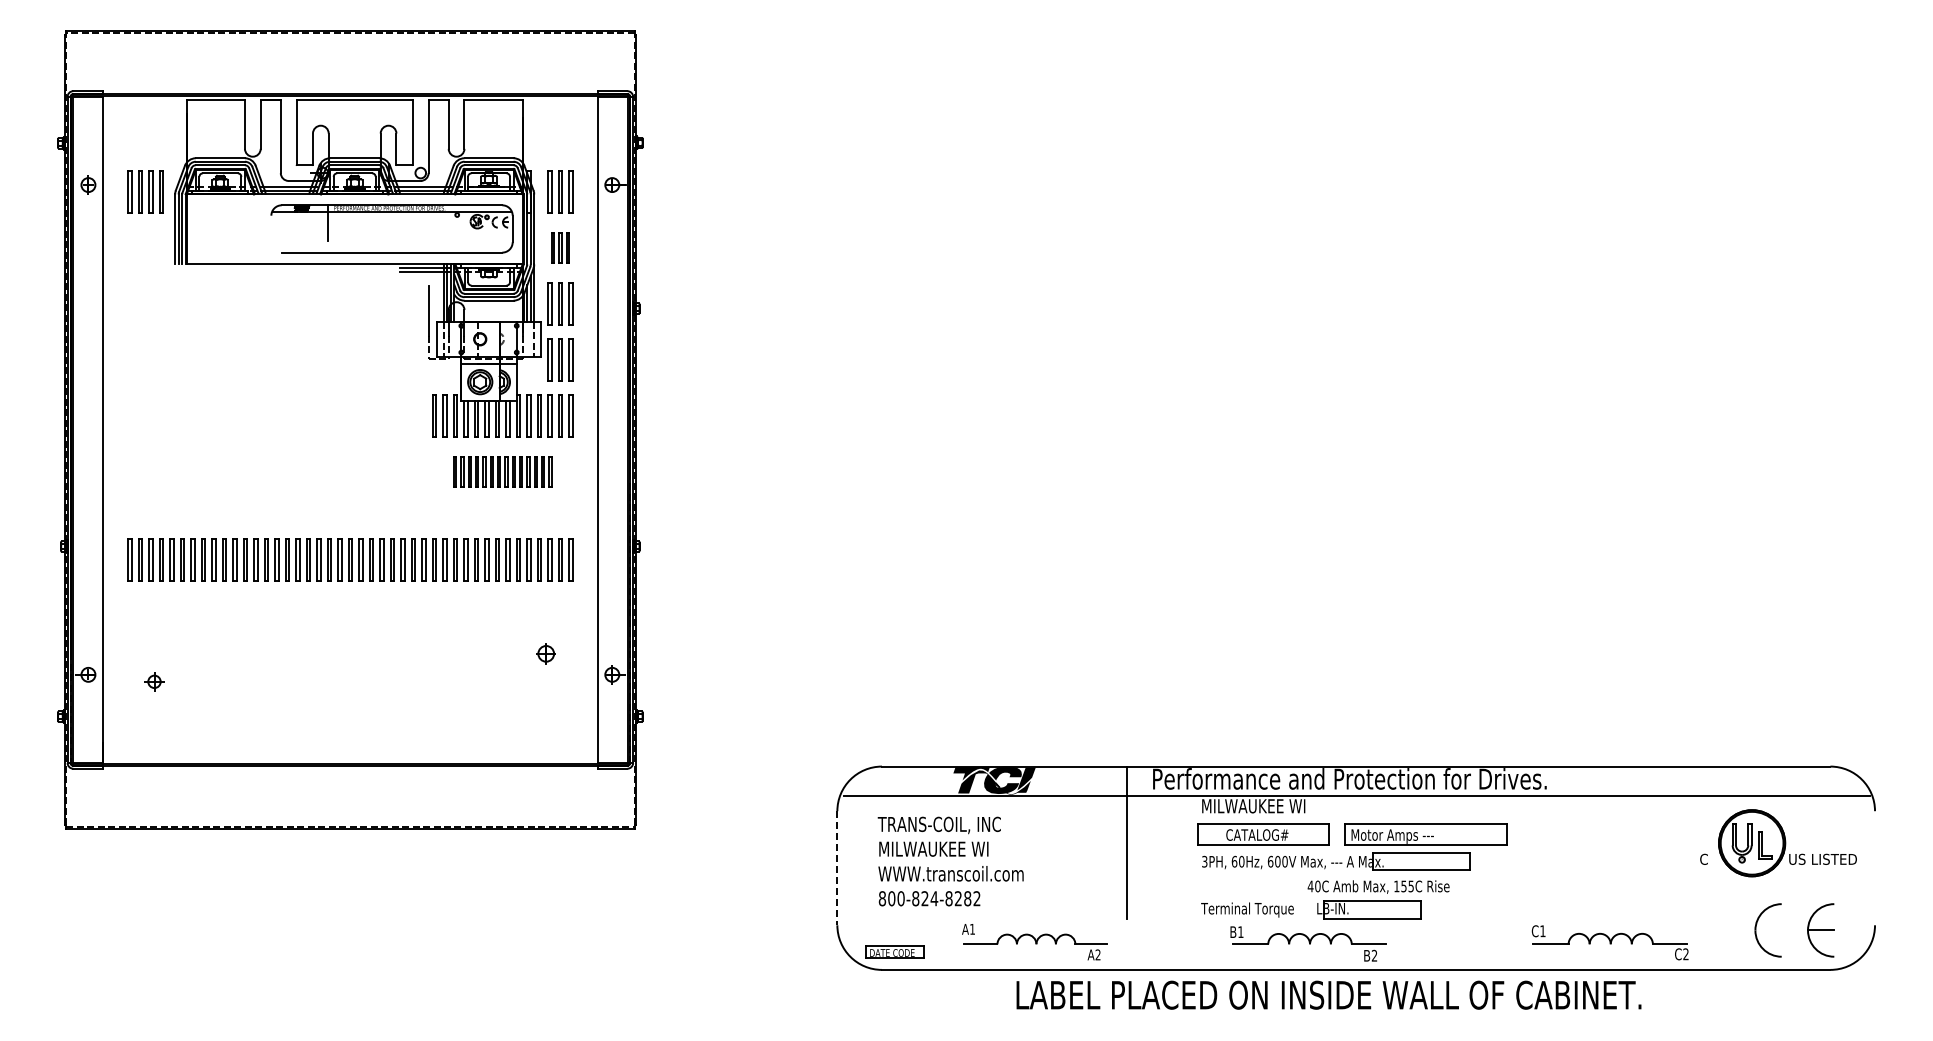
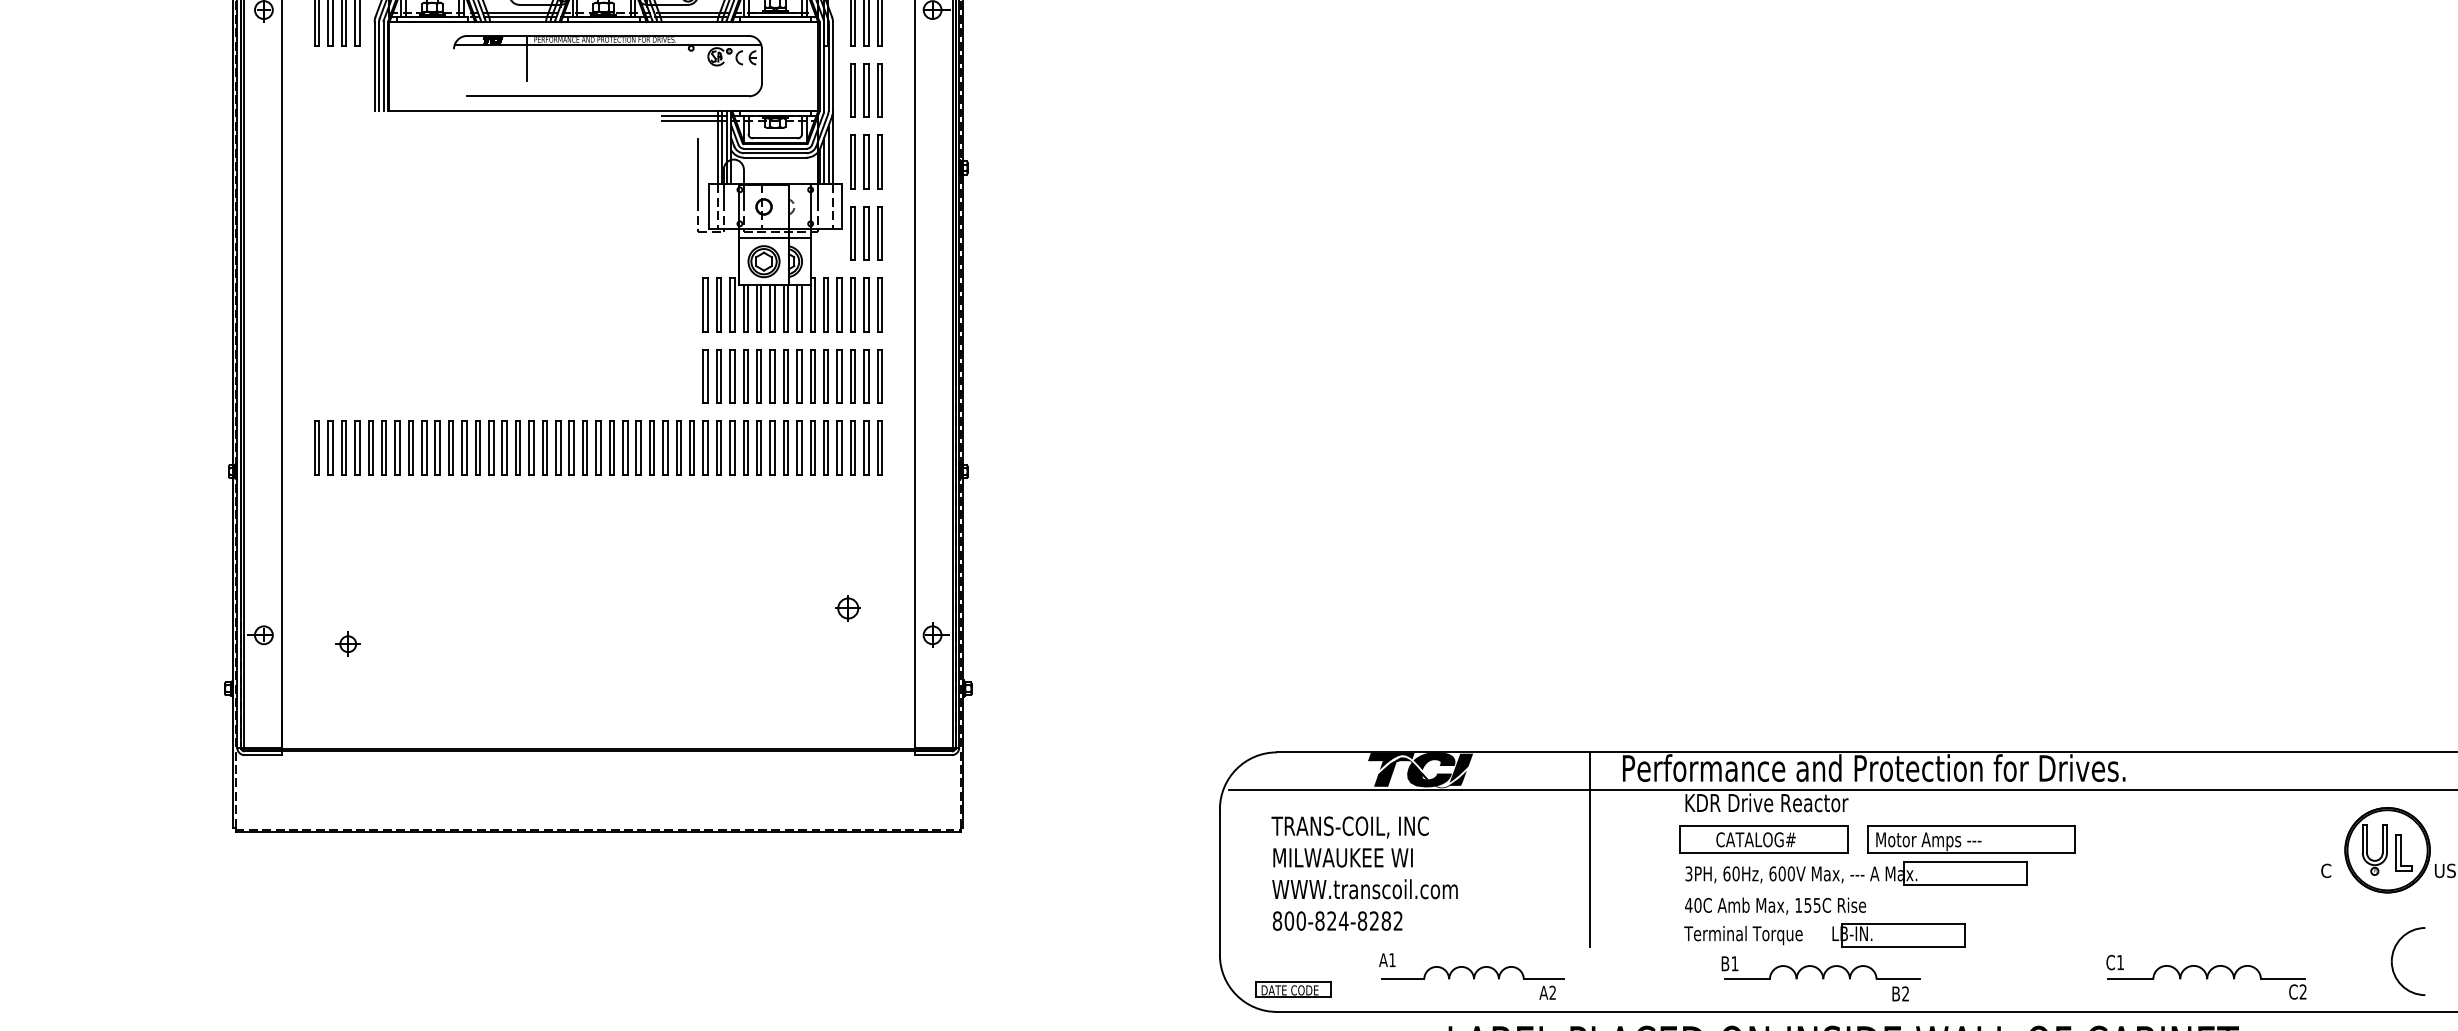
part: (391, 212) -> (607, 45), moved
part: (560, 247) -> (866, 89), size x1.43
part: (502, 471) -> (792, 375), size x1.43
part: (350, 559) -> (598, 447), moved
text: (1266, 805) -> (1767, 802), MILWAUKEE WI -> KDR Drive Reactor
line: (837, 868) -> (1220, 882), dashed -> solid
text: (1378, 886) -> (1775, 905), moved

